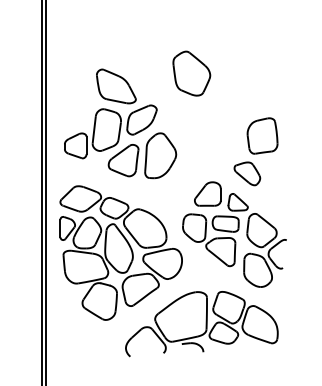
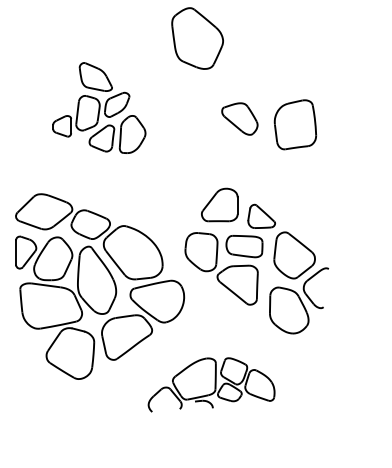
part: (120, 123) -> (99, 107), size x0.6
part: (247, 173) -> (240, 118), moved
part: (201, 324) -> (211, 385), size x0.6

